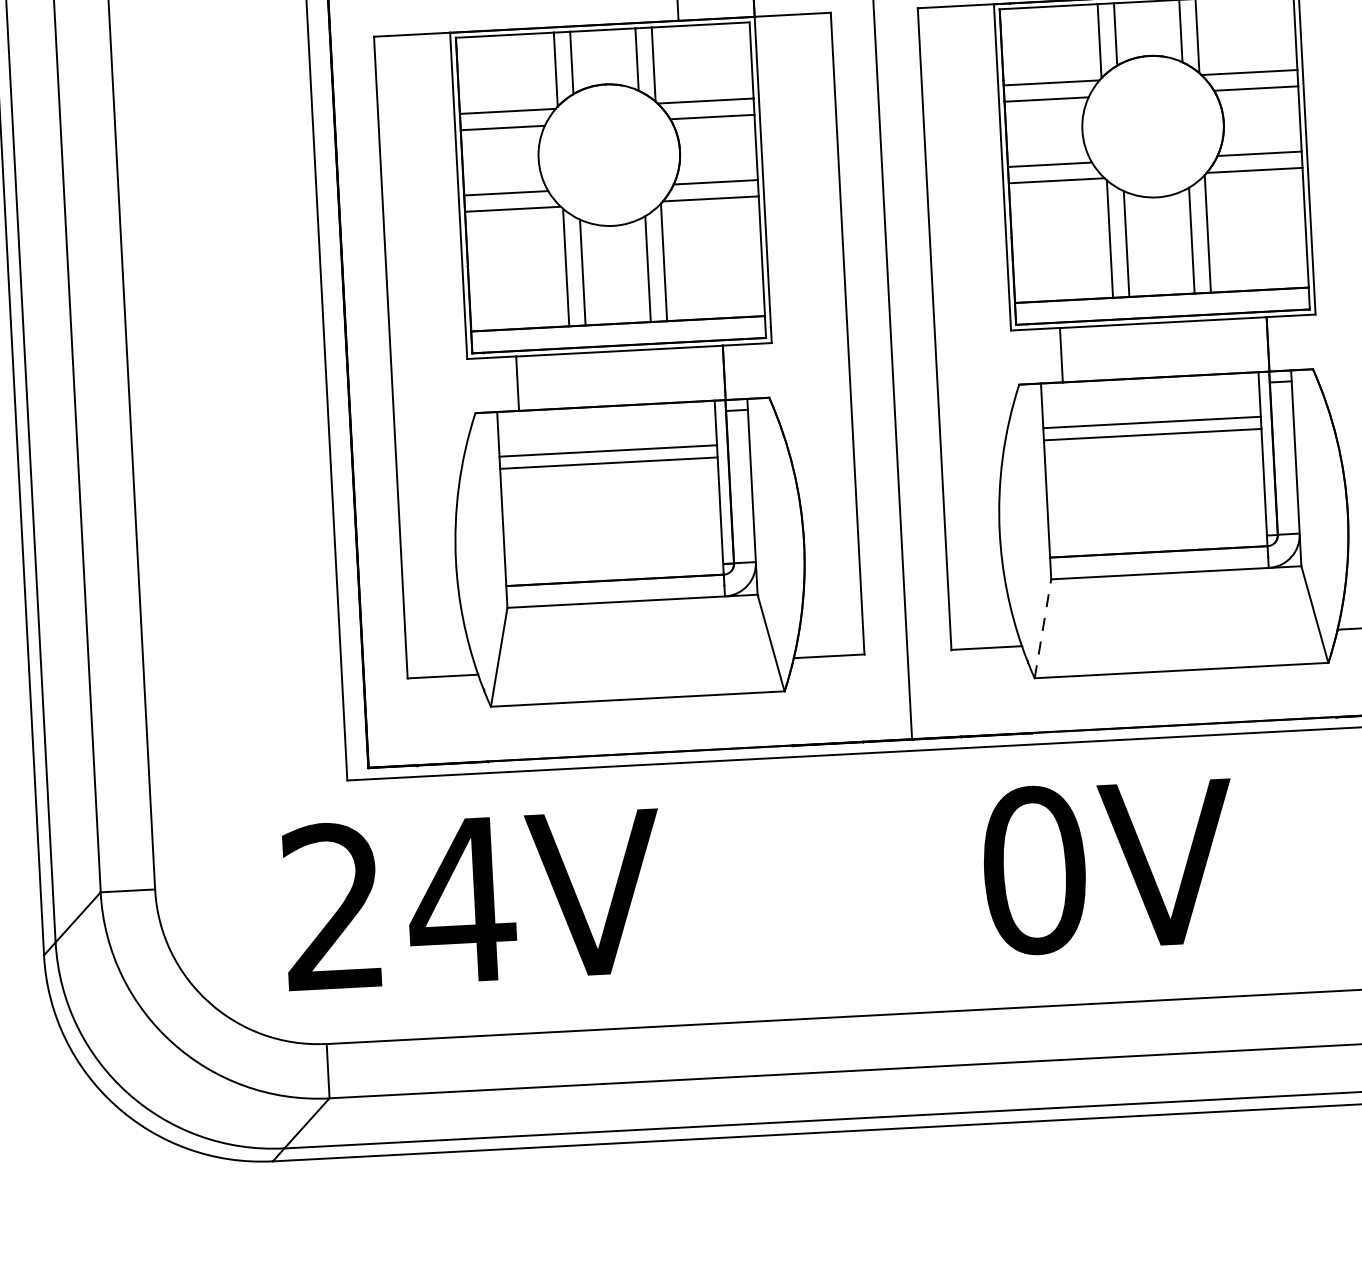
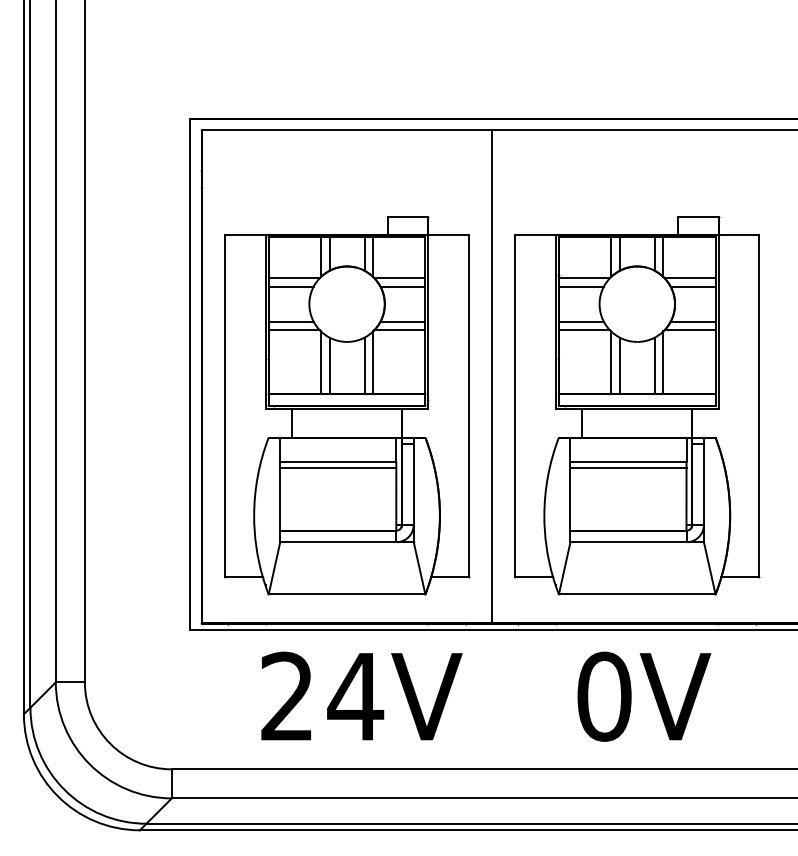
line: (1042, 629) -> (564, 568), dashed -> solid
text: (1109, 866) -> (644, 696), moved
text: (472, 897) -> (361, 695), moved

